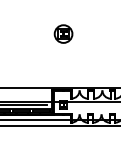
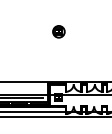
part: (63, 33) -> (58, 31), size x0.71

